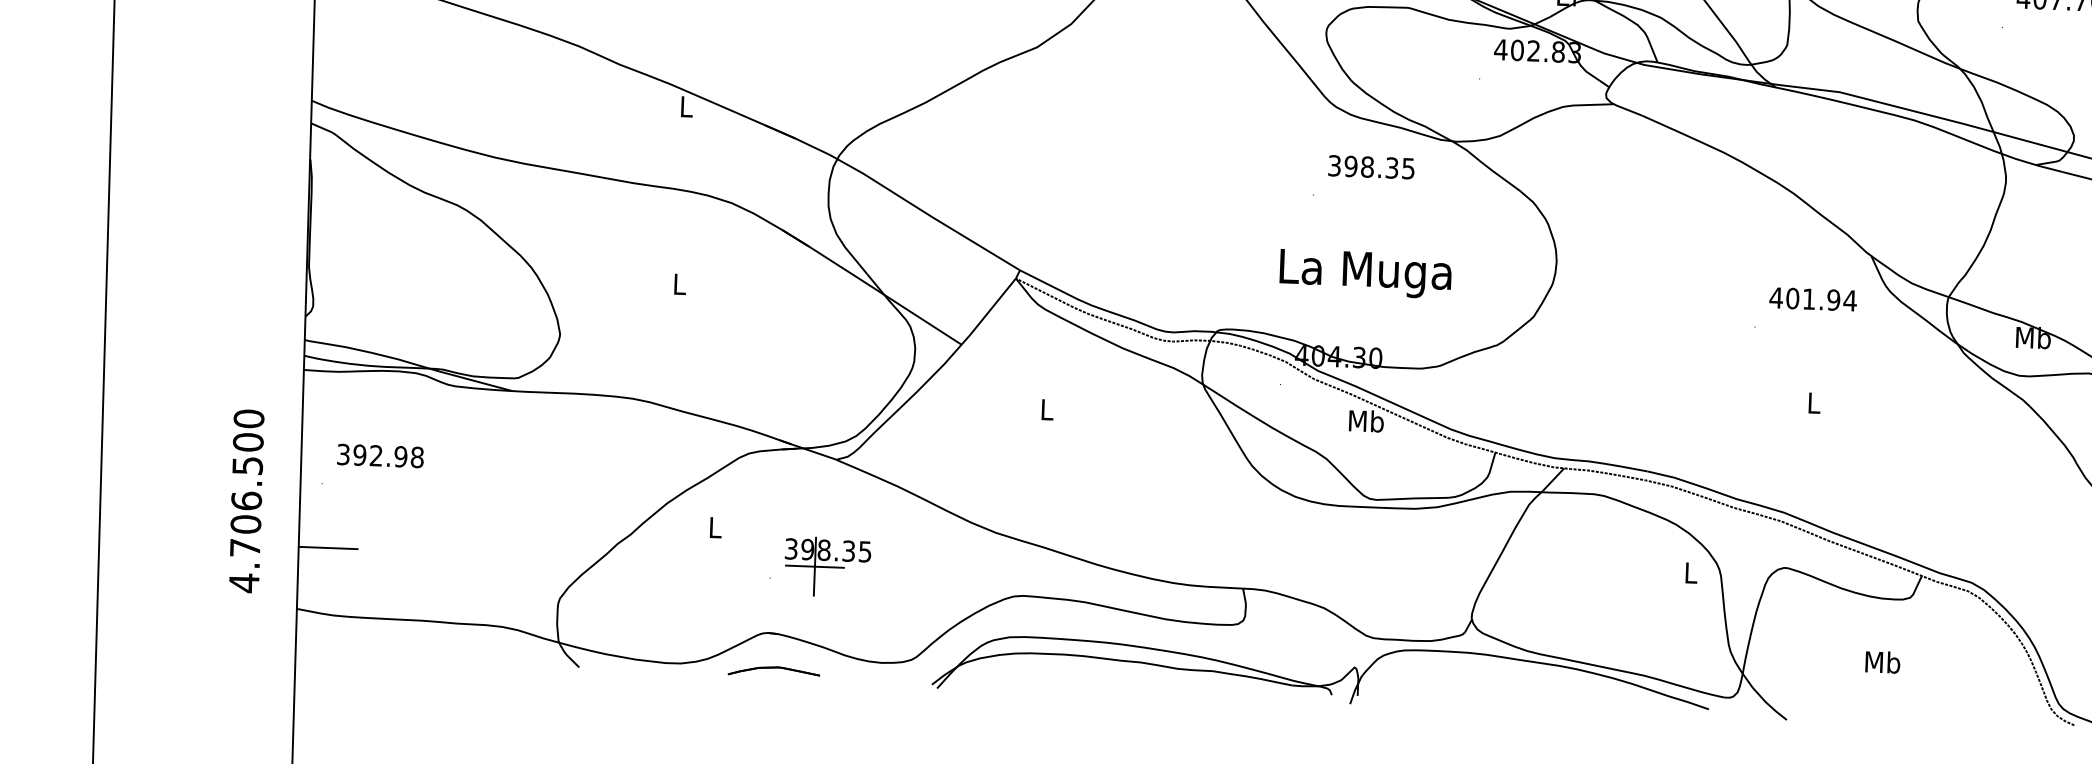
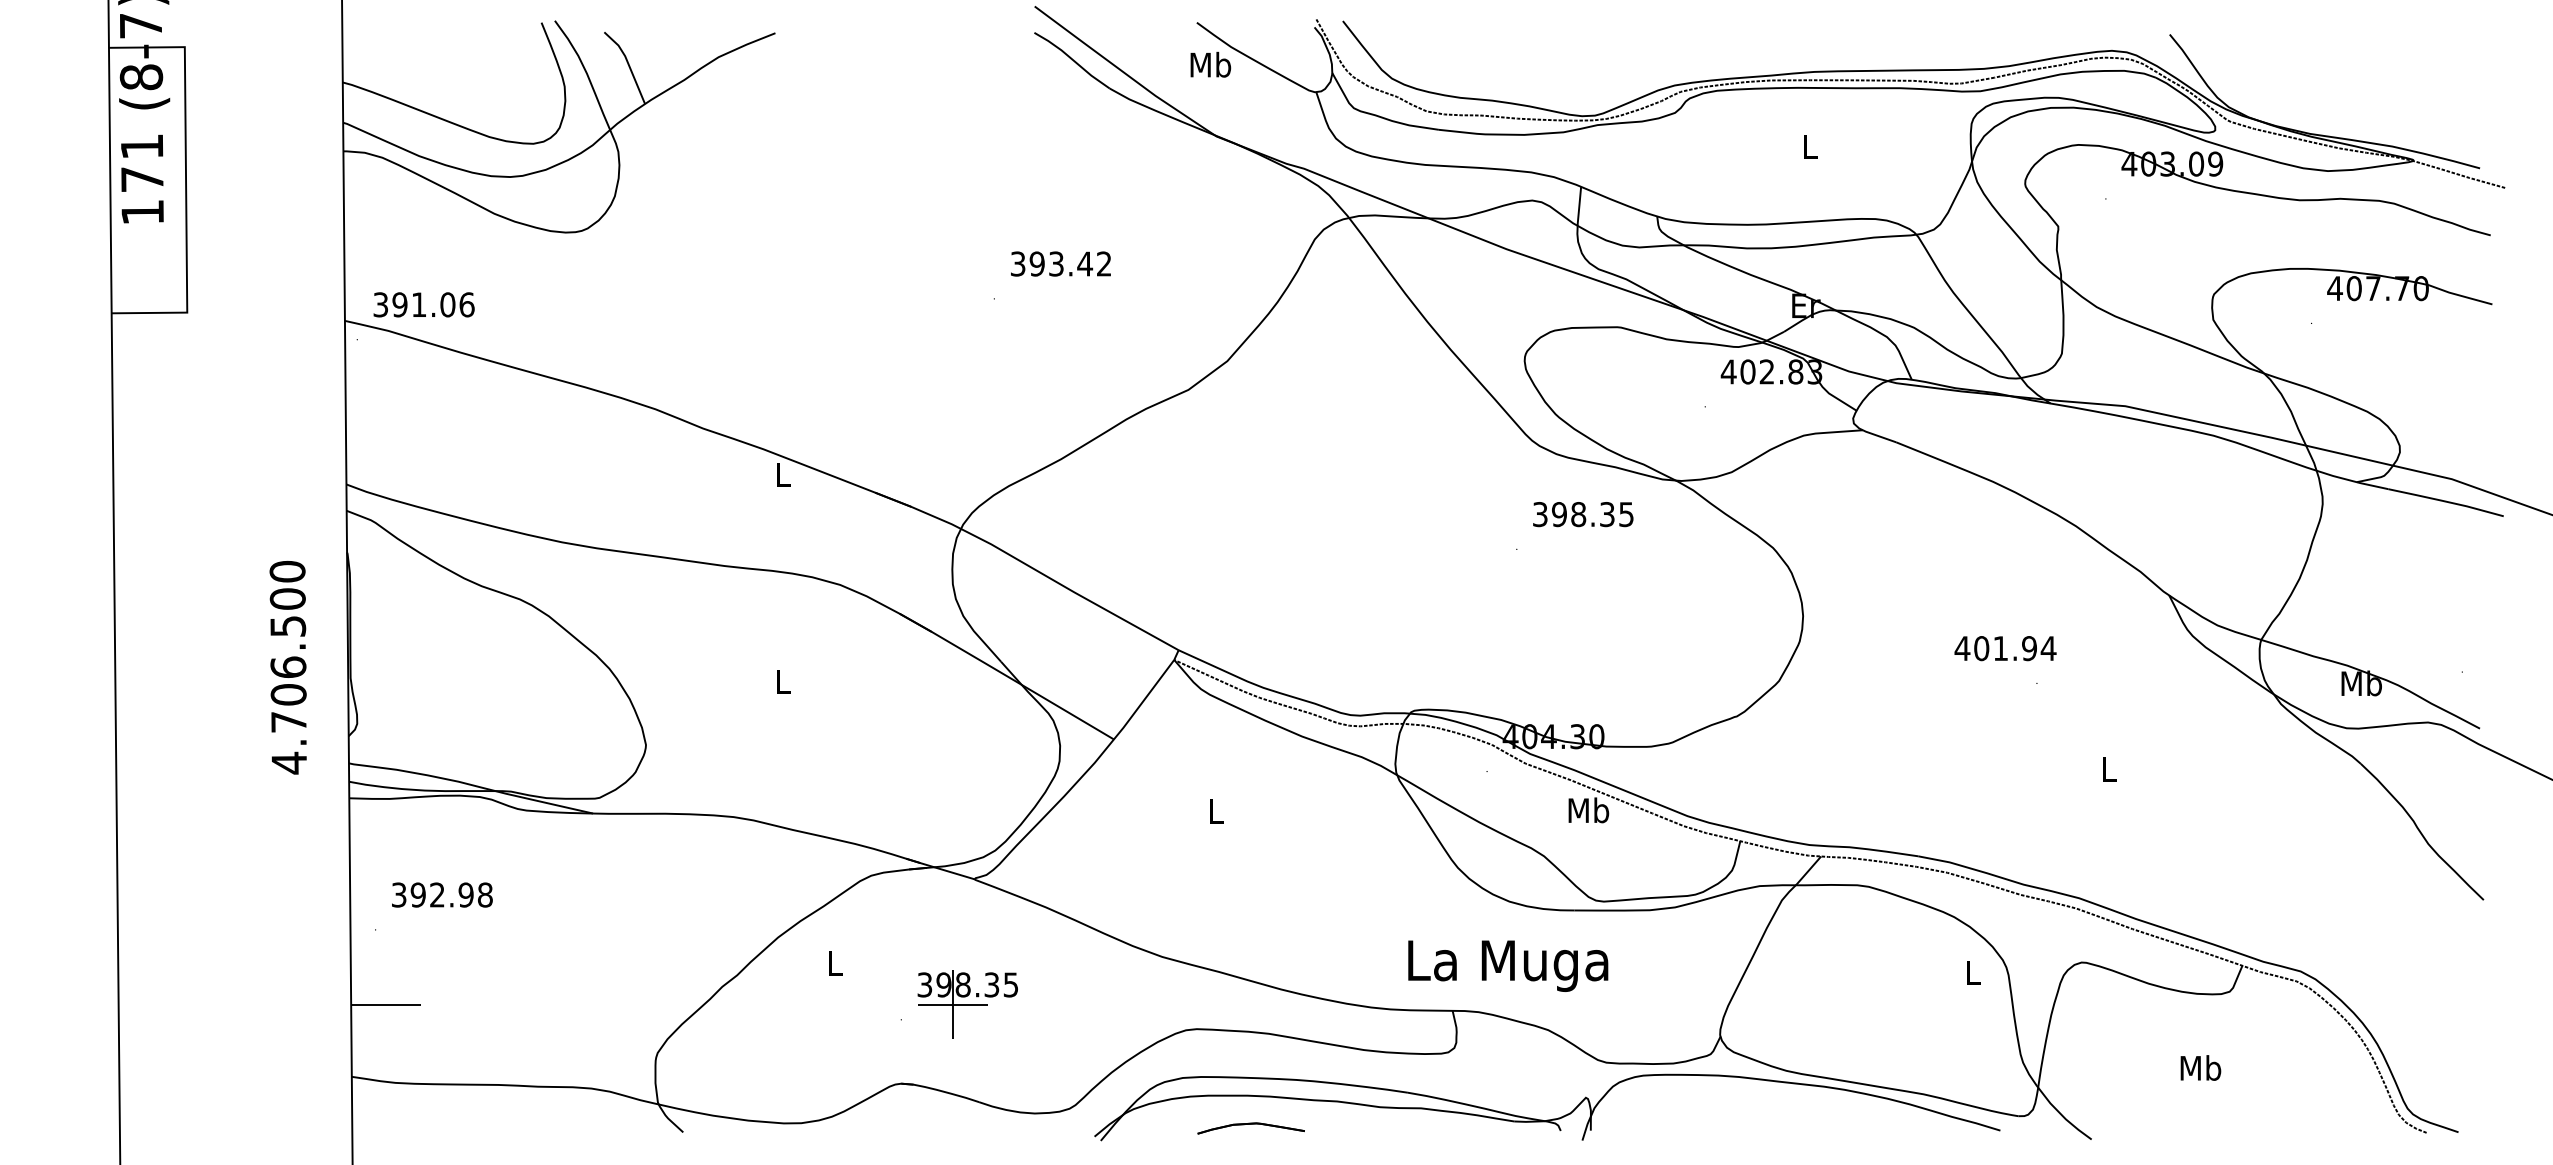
text: (1365, 273) -> (1508, 965), moved
text: (1813, 299) -> (2005, 648), moved
text: (245, 501) -> (287, 667), moved
part: (773, 671) -> (1250, 1128), moved

